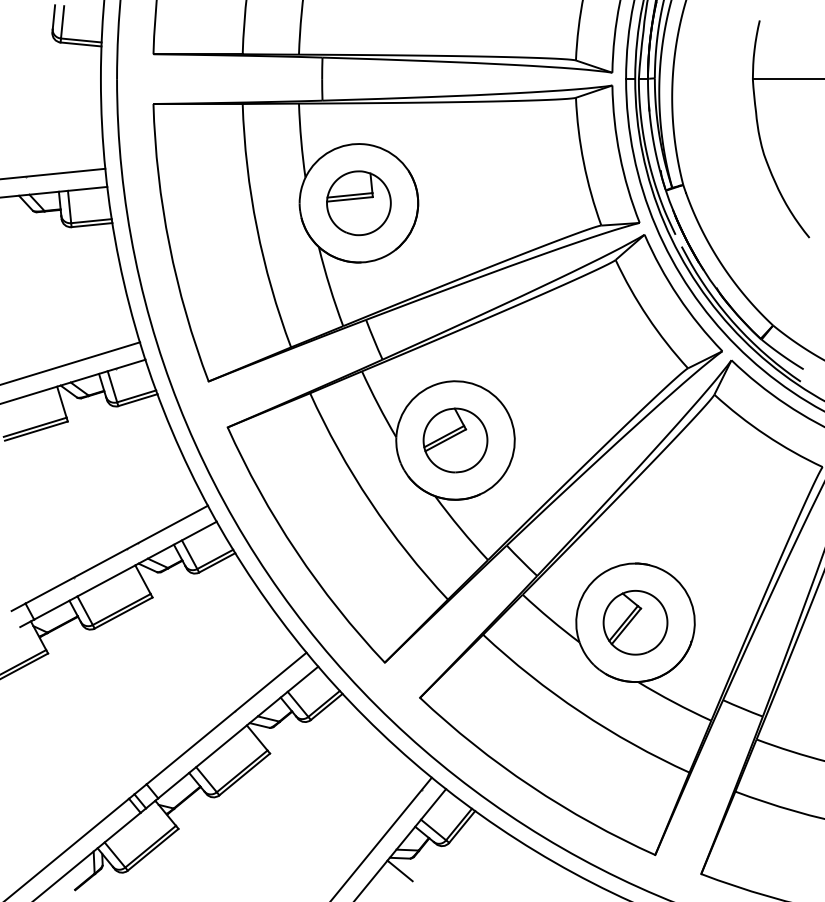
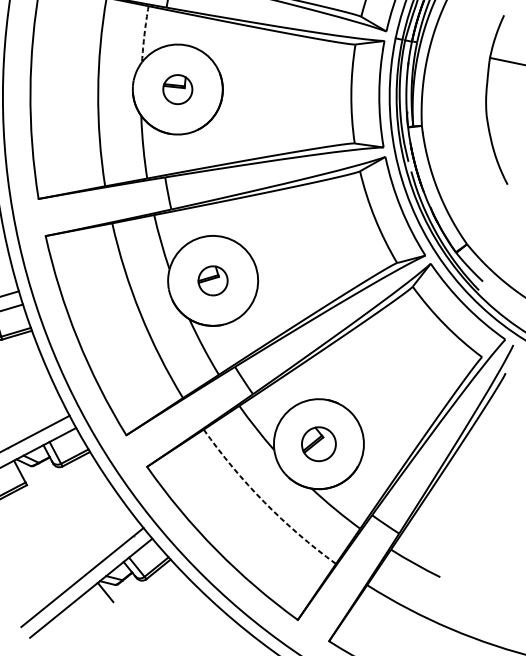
arc: (301, 140) -> (144, 34), solid -> dashed
part: (358, 203) -> (177, 89), size x0.6
part: (455, 440) -> (213, 280), size x0.6
part: (635, 622) -> (318, 443), size x0.7
arc: (580, 712) -> (264, 502), solid -> dashed

